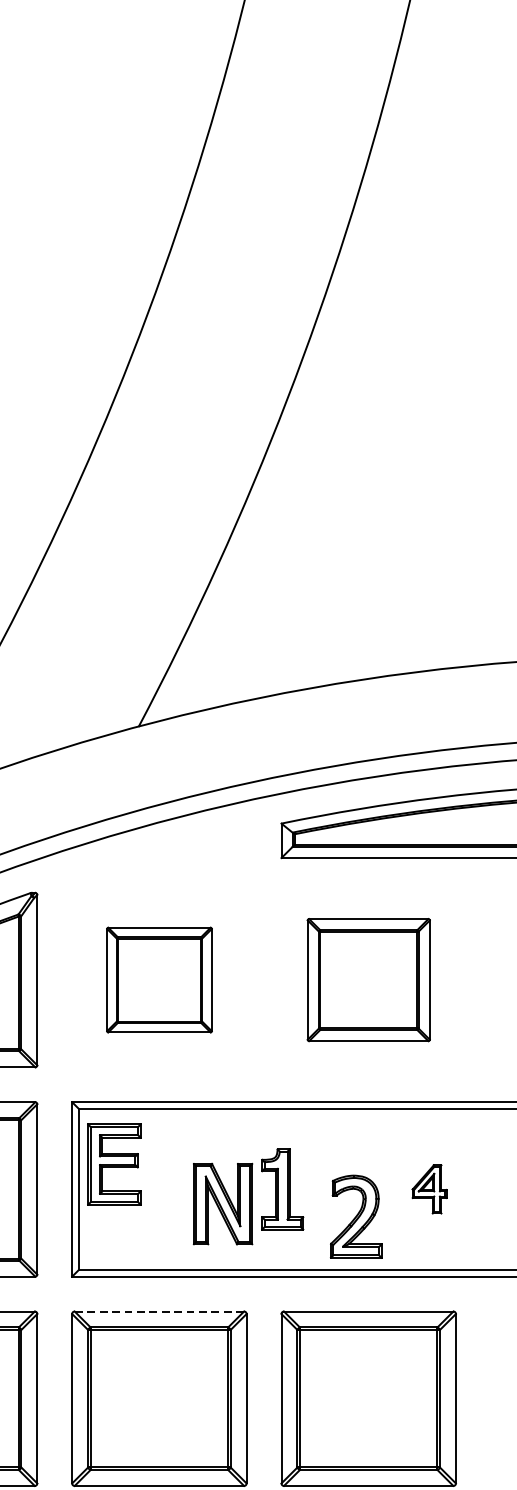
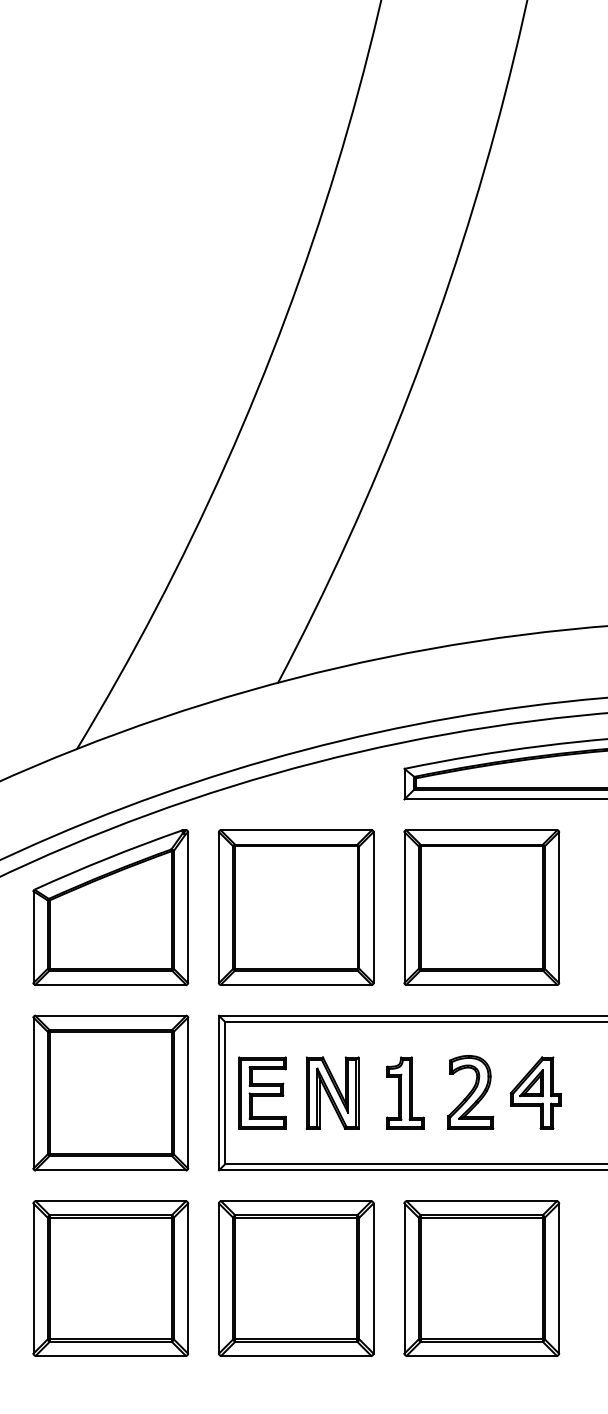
part: (159, 980) -> (296, 907), size x1.67
part: (368, 980) -> (481, 907), size x1.43
part: (114, 1163) -> (262, 1092), moved
part: (429, 1188) -> (535, 1092), size x1.67
part: (222, 1203) -> (332, 1092), moved
part: (355, 1216) -> (470, 1092), moved
line: (158, 1311) -> (295, 1201), dashed -> solid

